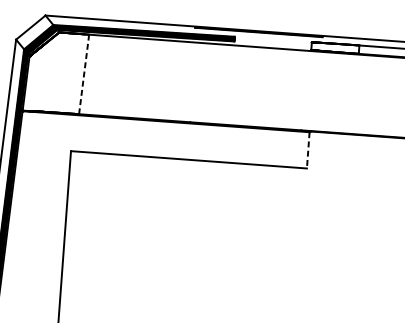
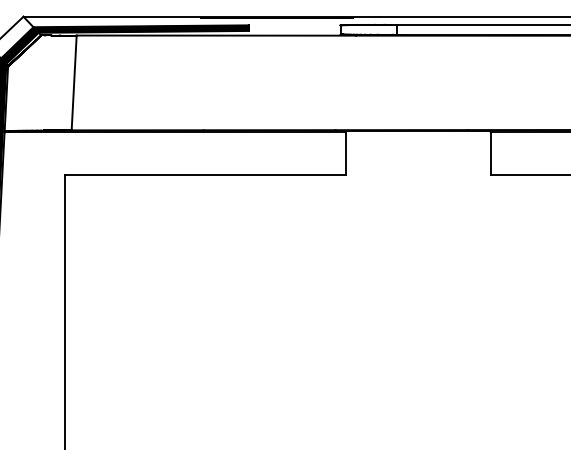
line: (84, 74) -> (74, 83), dashed -> solid
line: (308, 150) -> (345, 153), dashed -> solid

